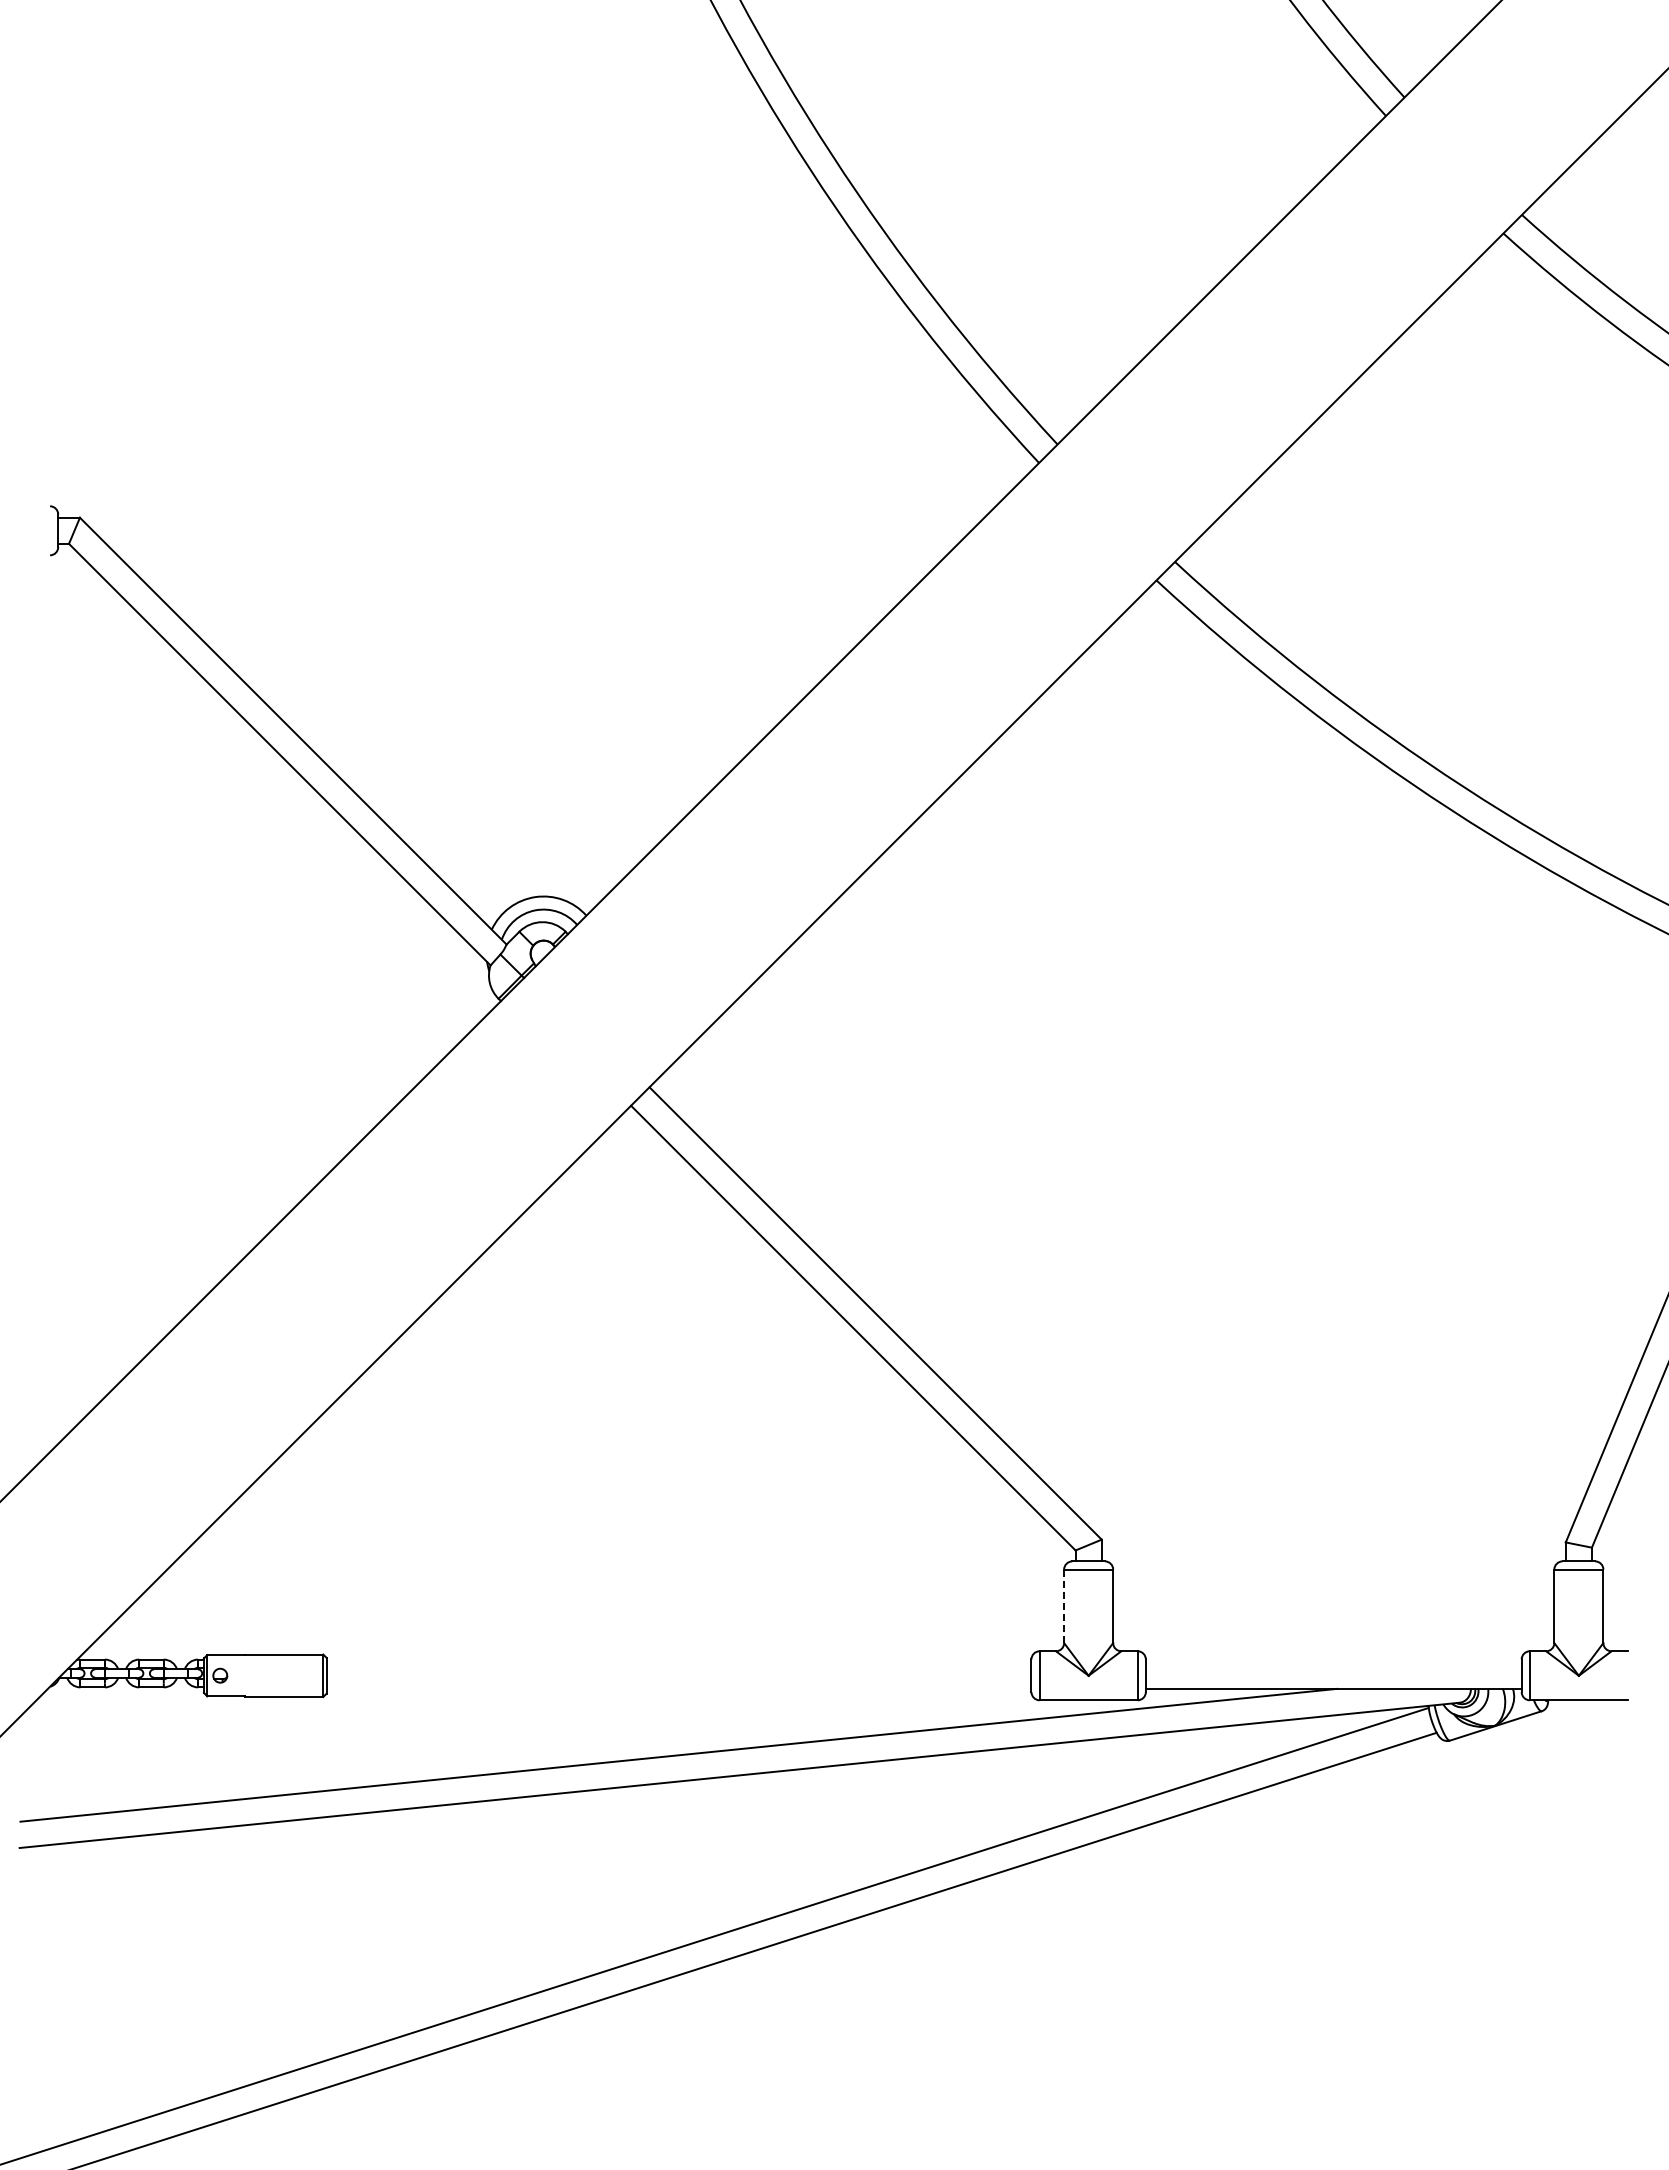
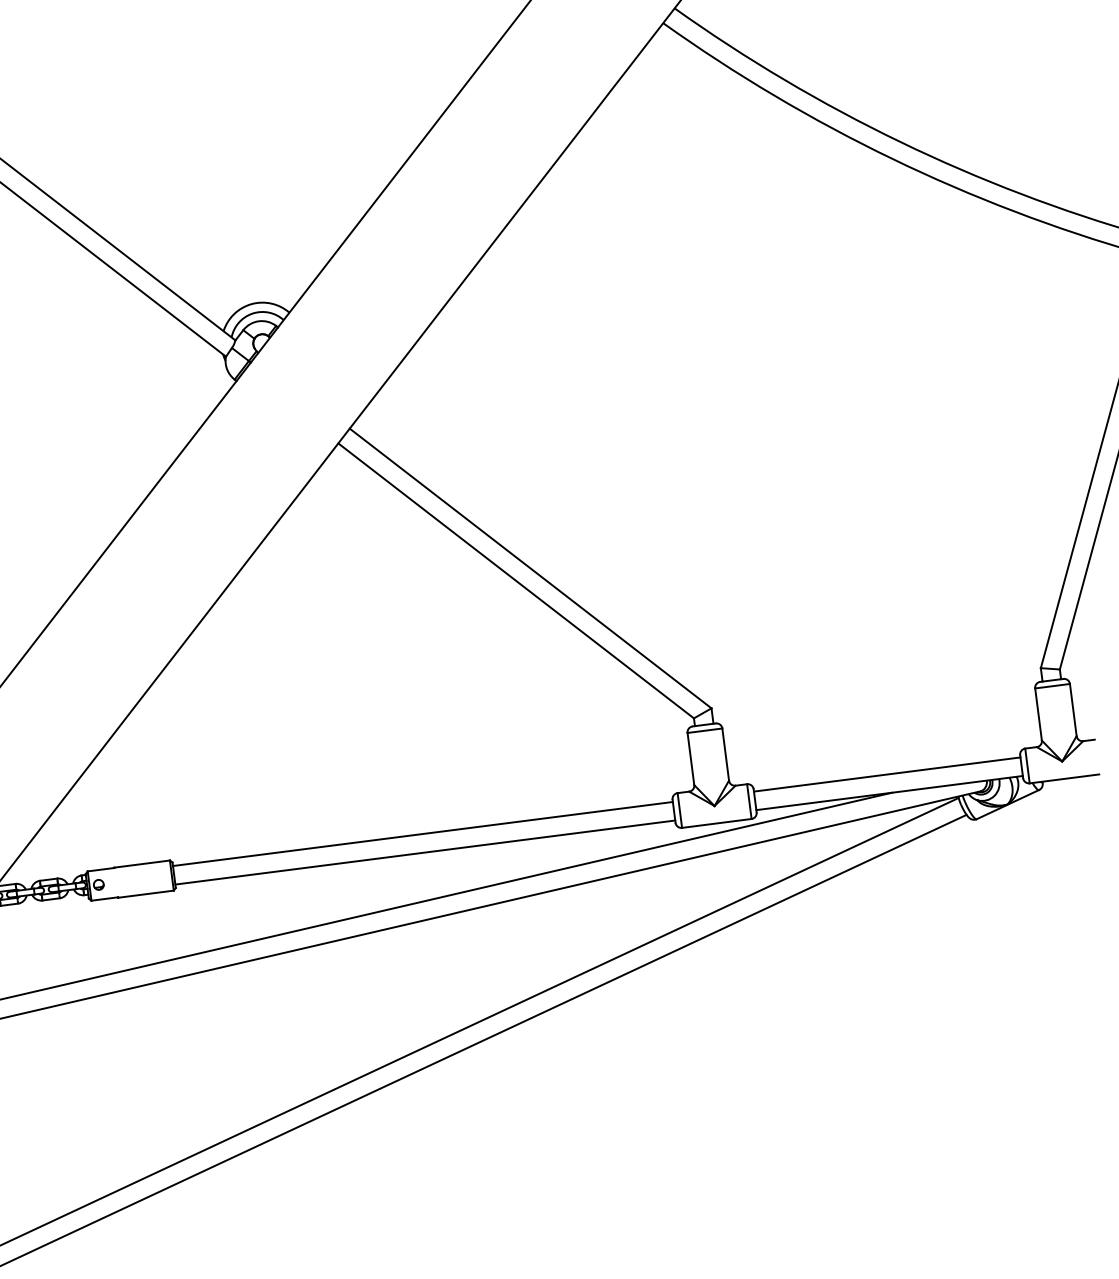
line: (1064, 1606) -> (691, 759), dashed -> solid
line: (678, 1662) -> (422, 833), added
line: (1333, 1662) -> (887, 774), added
line: (678, 1688) -> (424, 852), added

